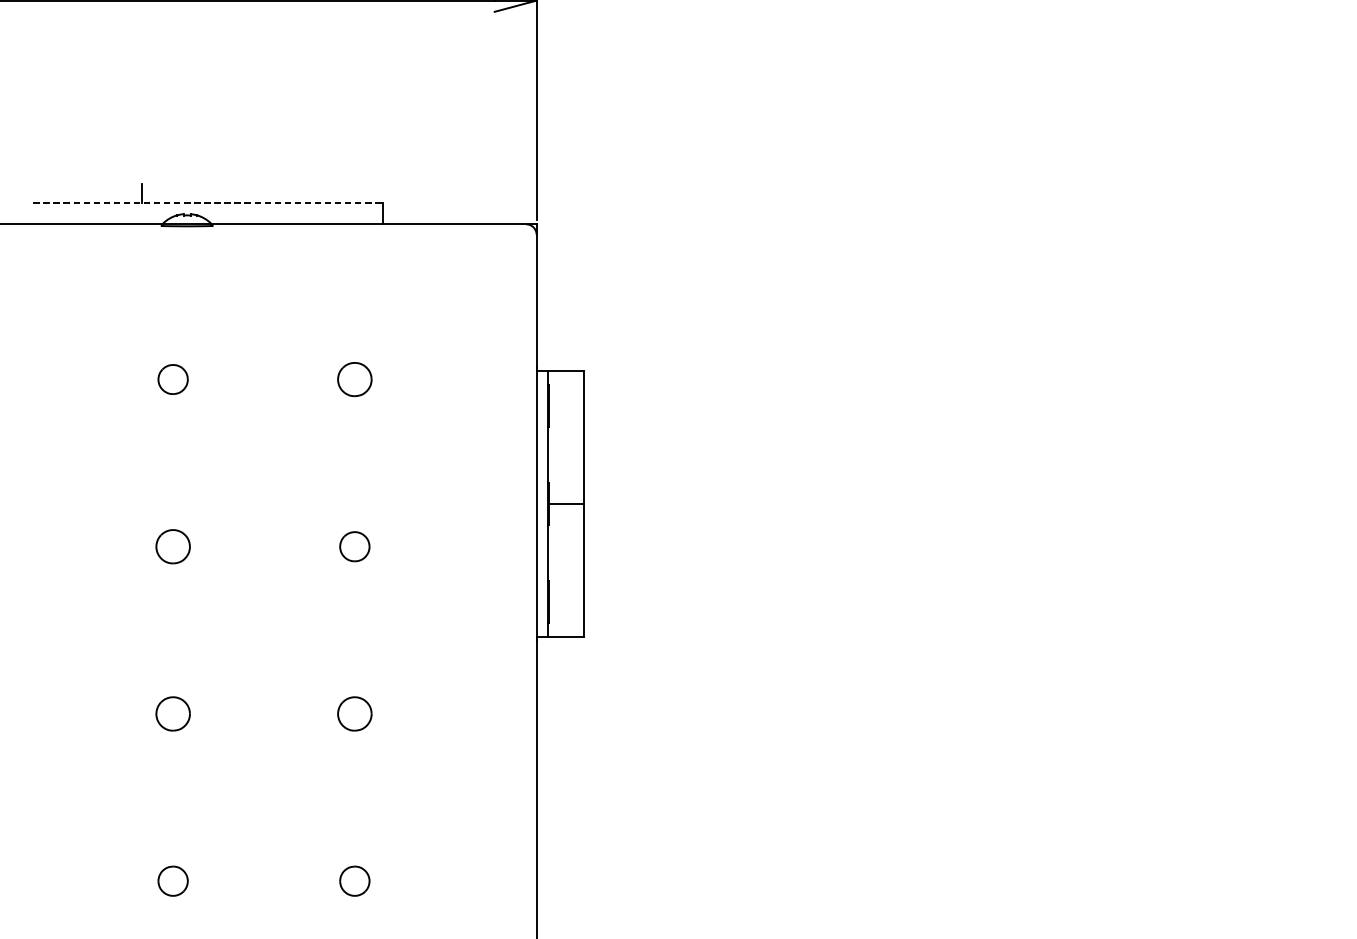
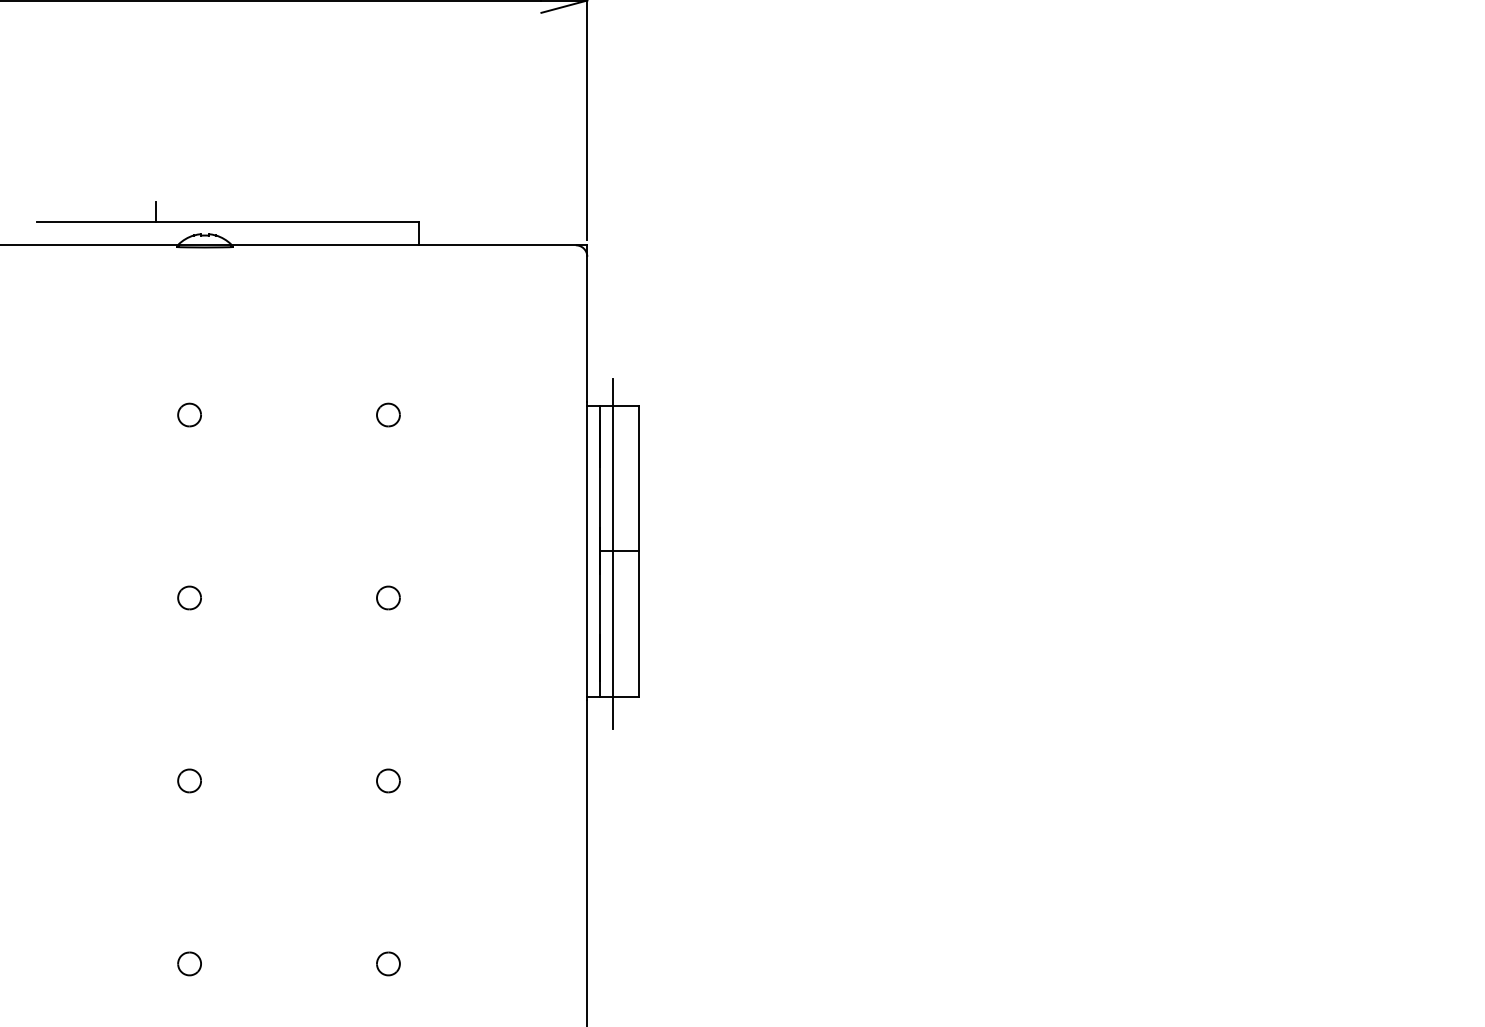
line: (208, 203) -> (228, 222), dashed -> solid
part: (173, 379) -> (189, 414), size x0.71
part: (354, 379) -> (388, 414), size x0.62
line: (560, 506) -> (613, 554), added
part: (173, 546) -> (189, 597), size x0.62
part: (354, 546) -> (388, 597), size x0.71
part: (173, 713) -> (189, 780), size x0.62
part: (354, 713) -> (388, 780), size x0.62
part: (173, 880) -> (189, 963), size x0.71
part: (354, 880) -> (388, 963), size x0.71

